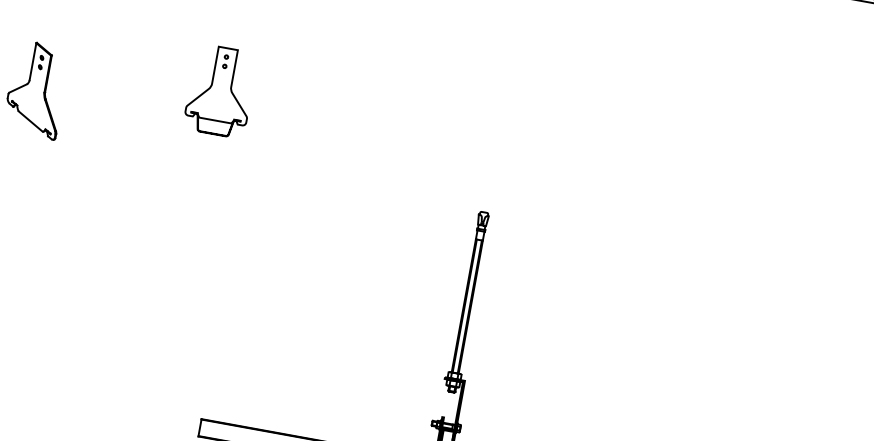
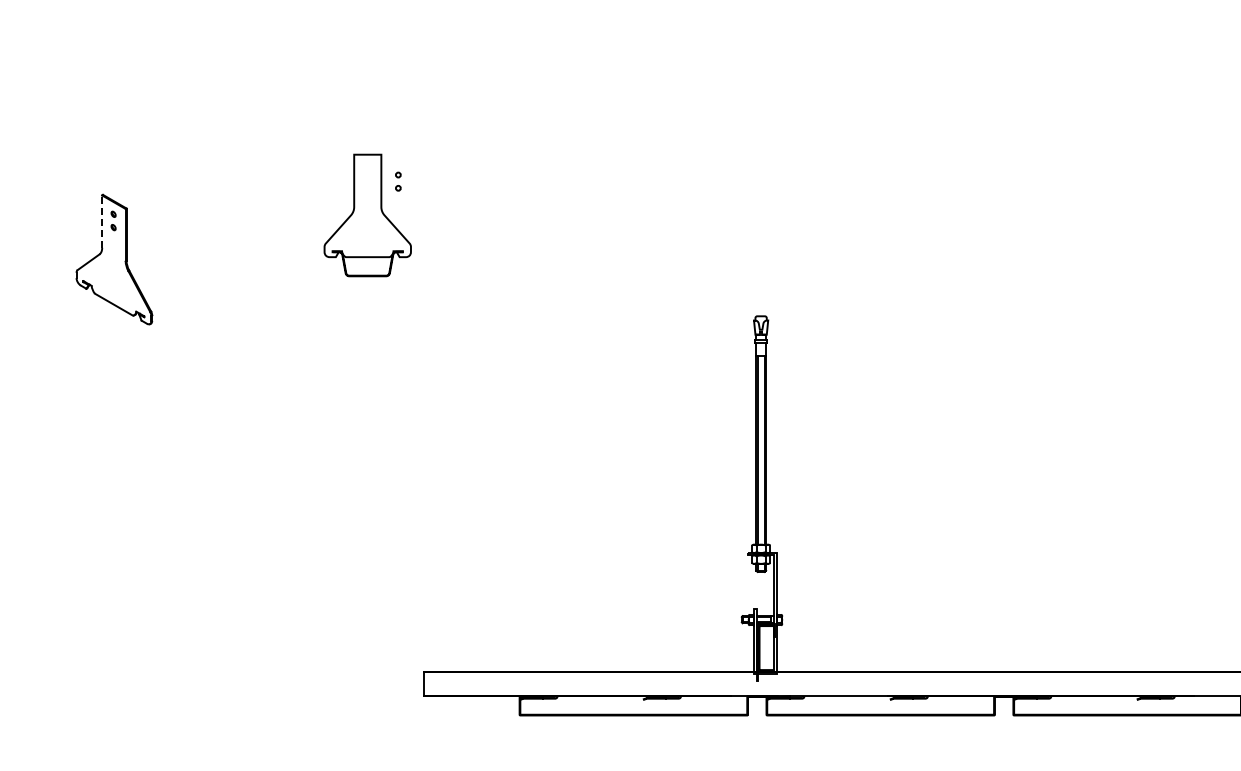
line: (33, 61) -> (102, 221), solid -> dashed
part: (225, 61) -> (398, 181), moved

